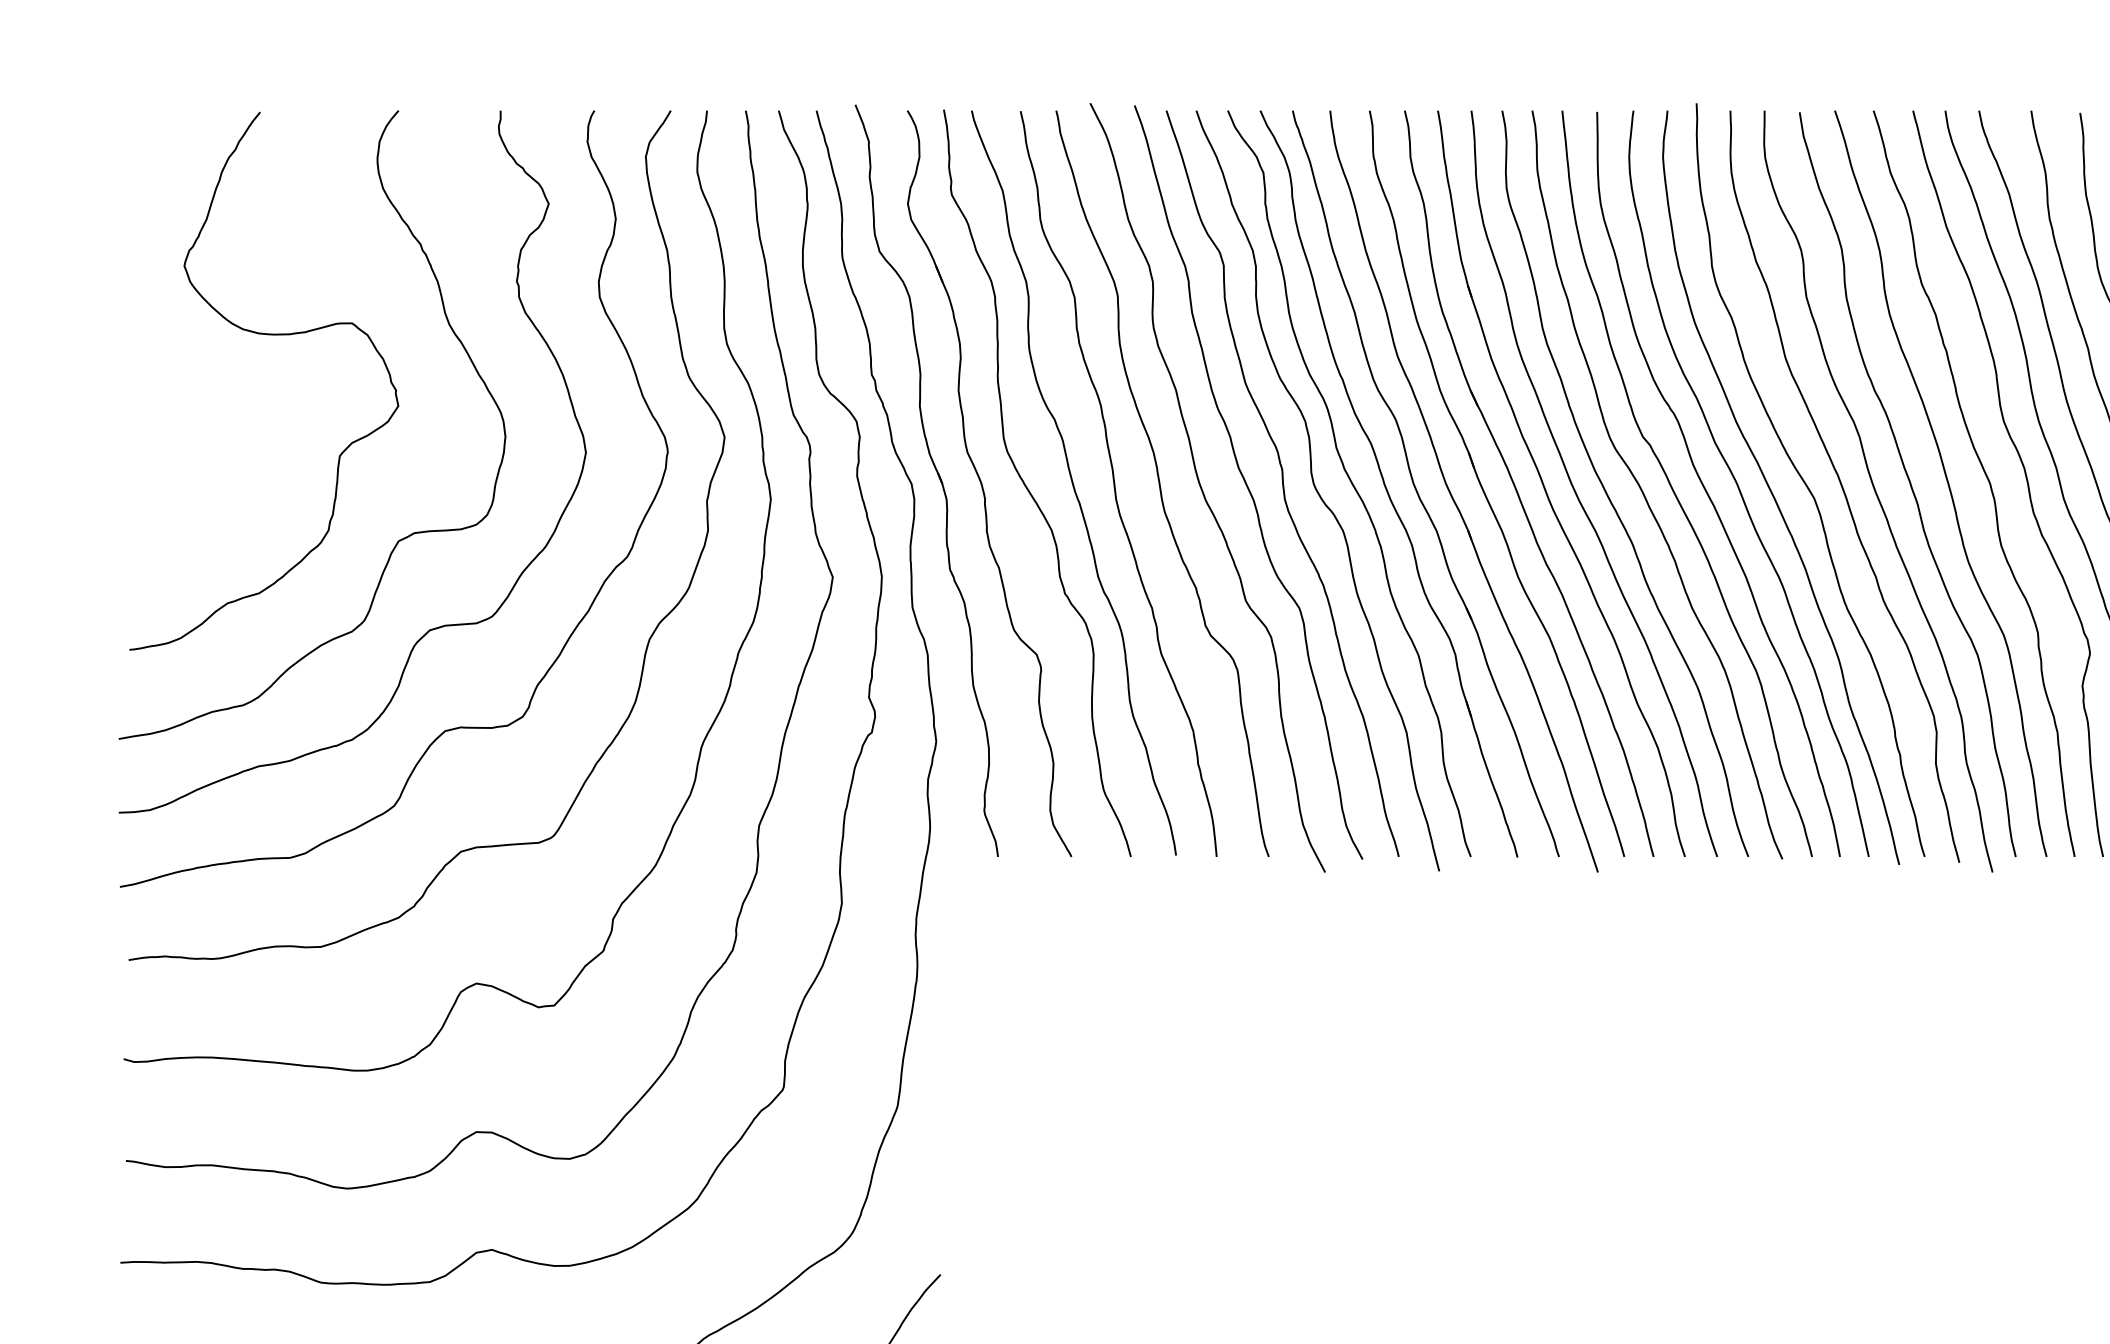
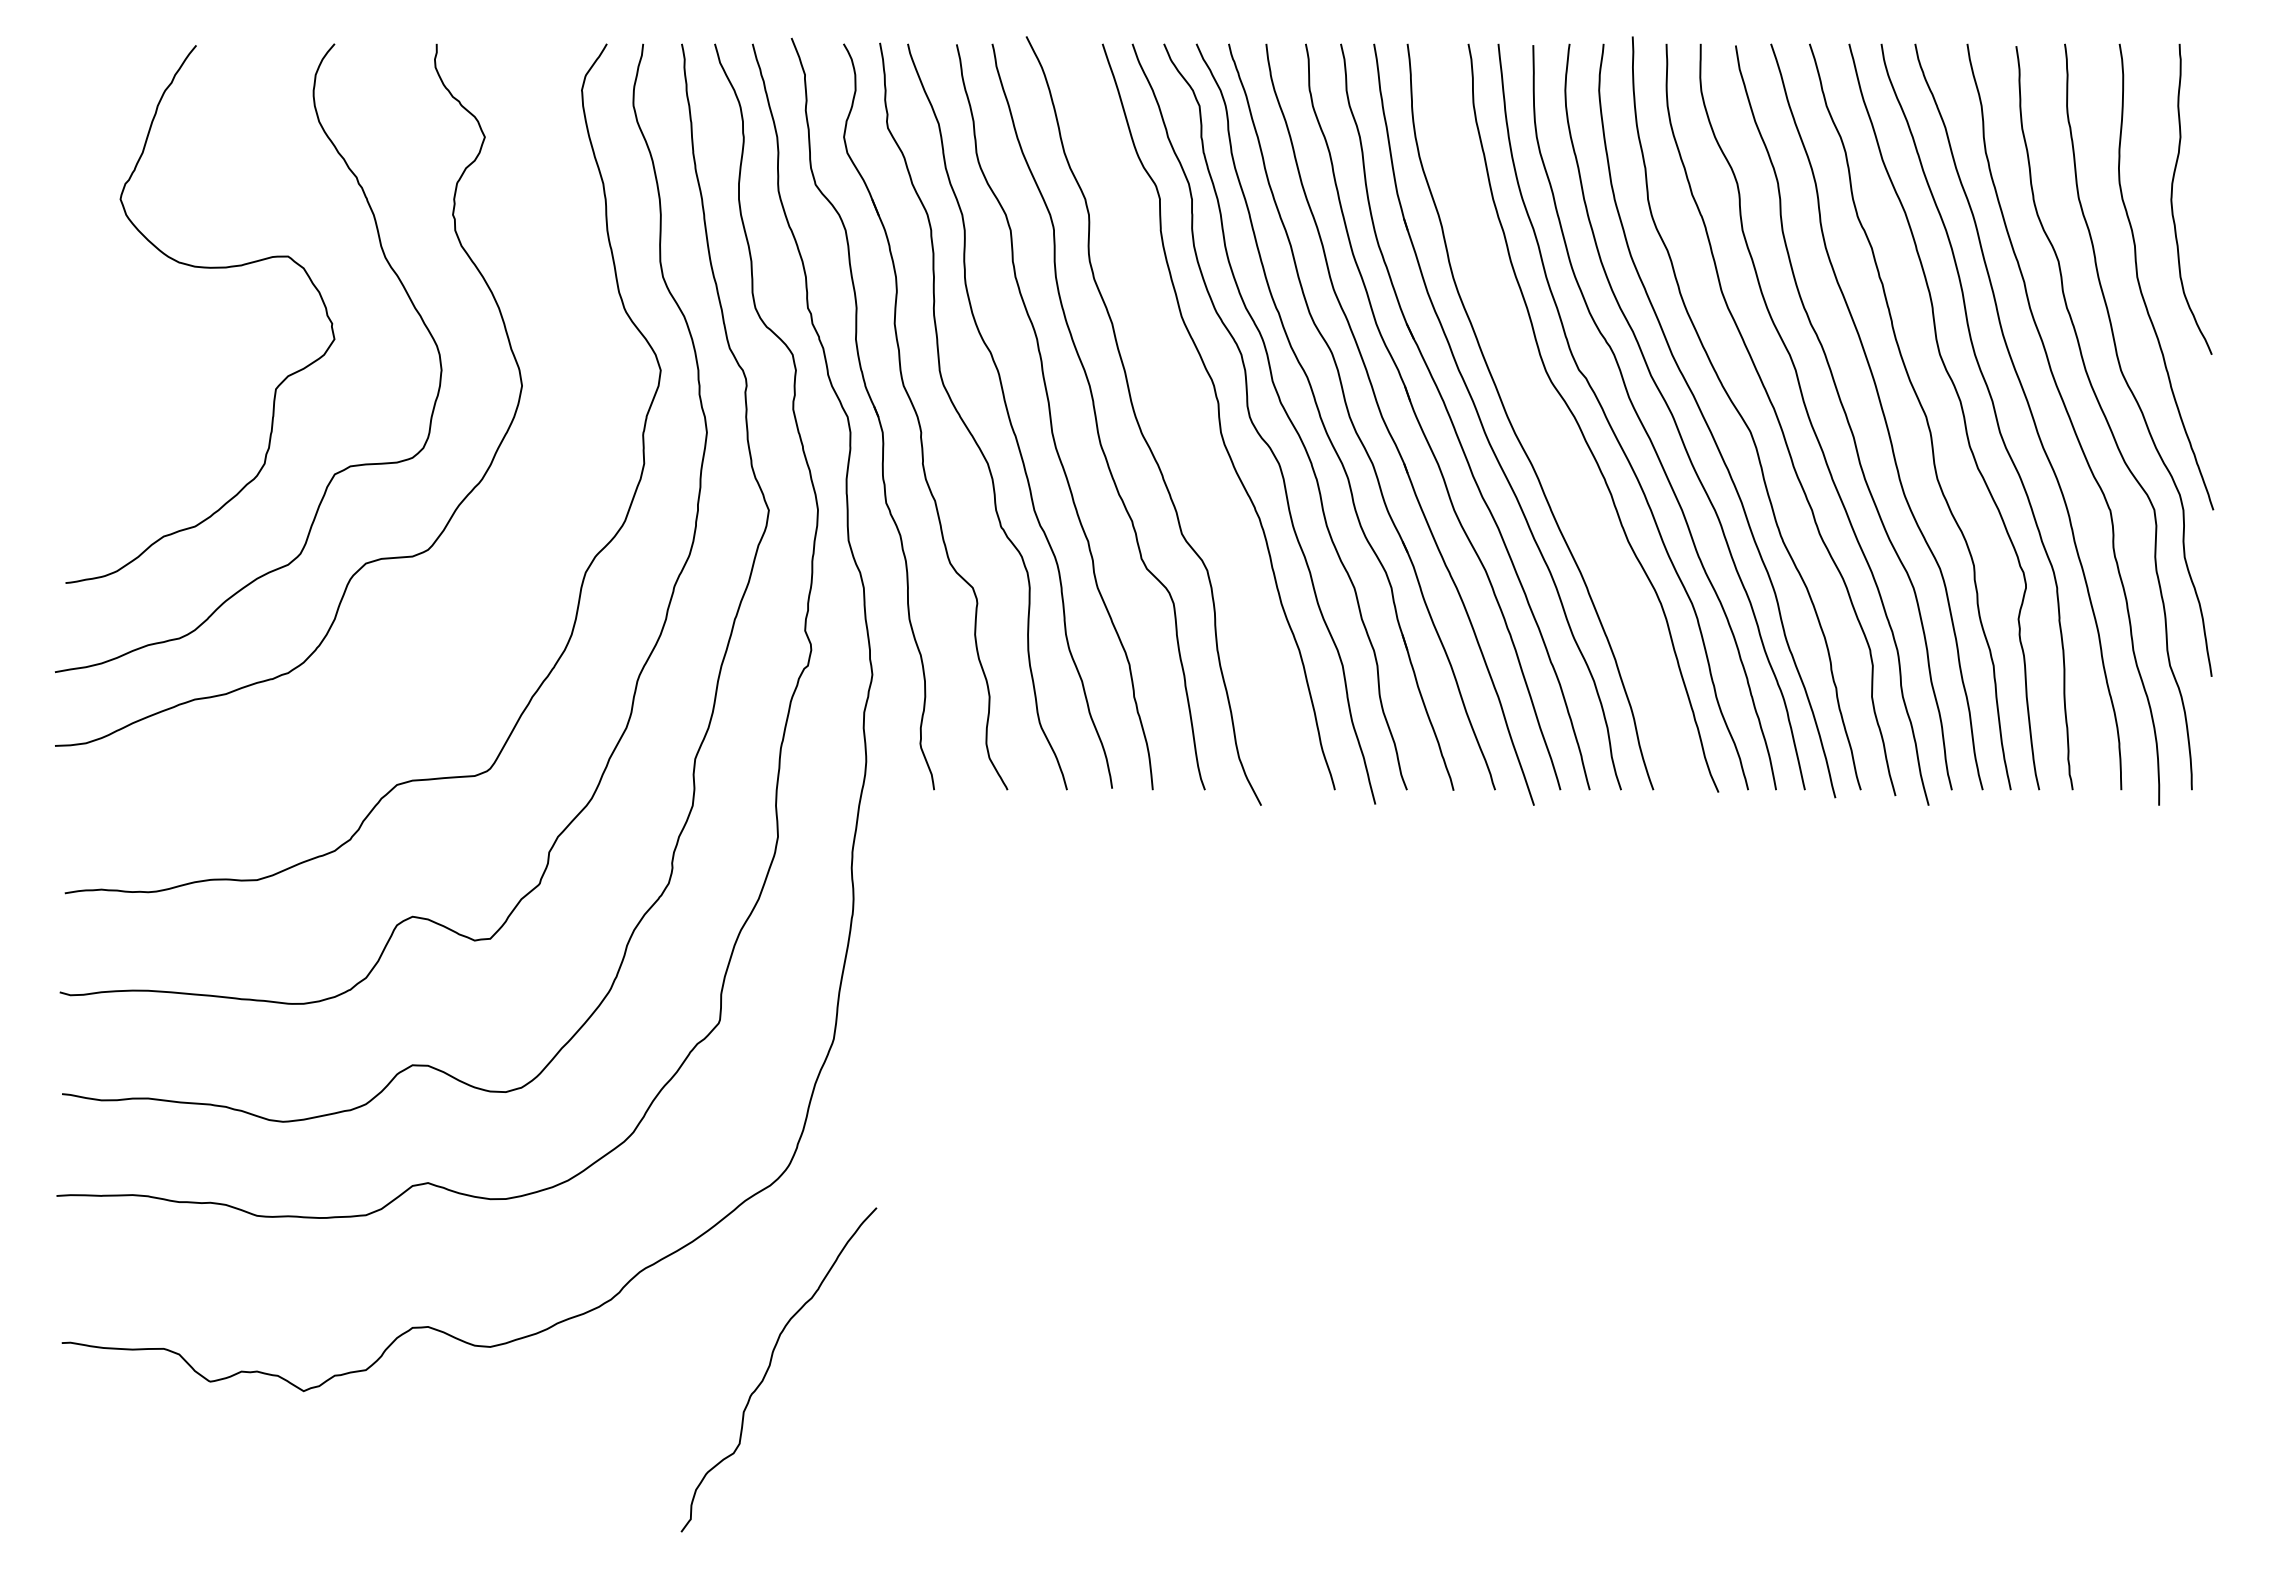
curve: (1246, 482) -> (1182, 415), removed
curve: (1607, 492) -> (1543, 425), removed
curve: (578, 622) -> (514, 555), removed

